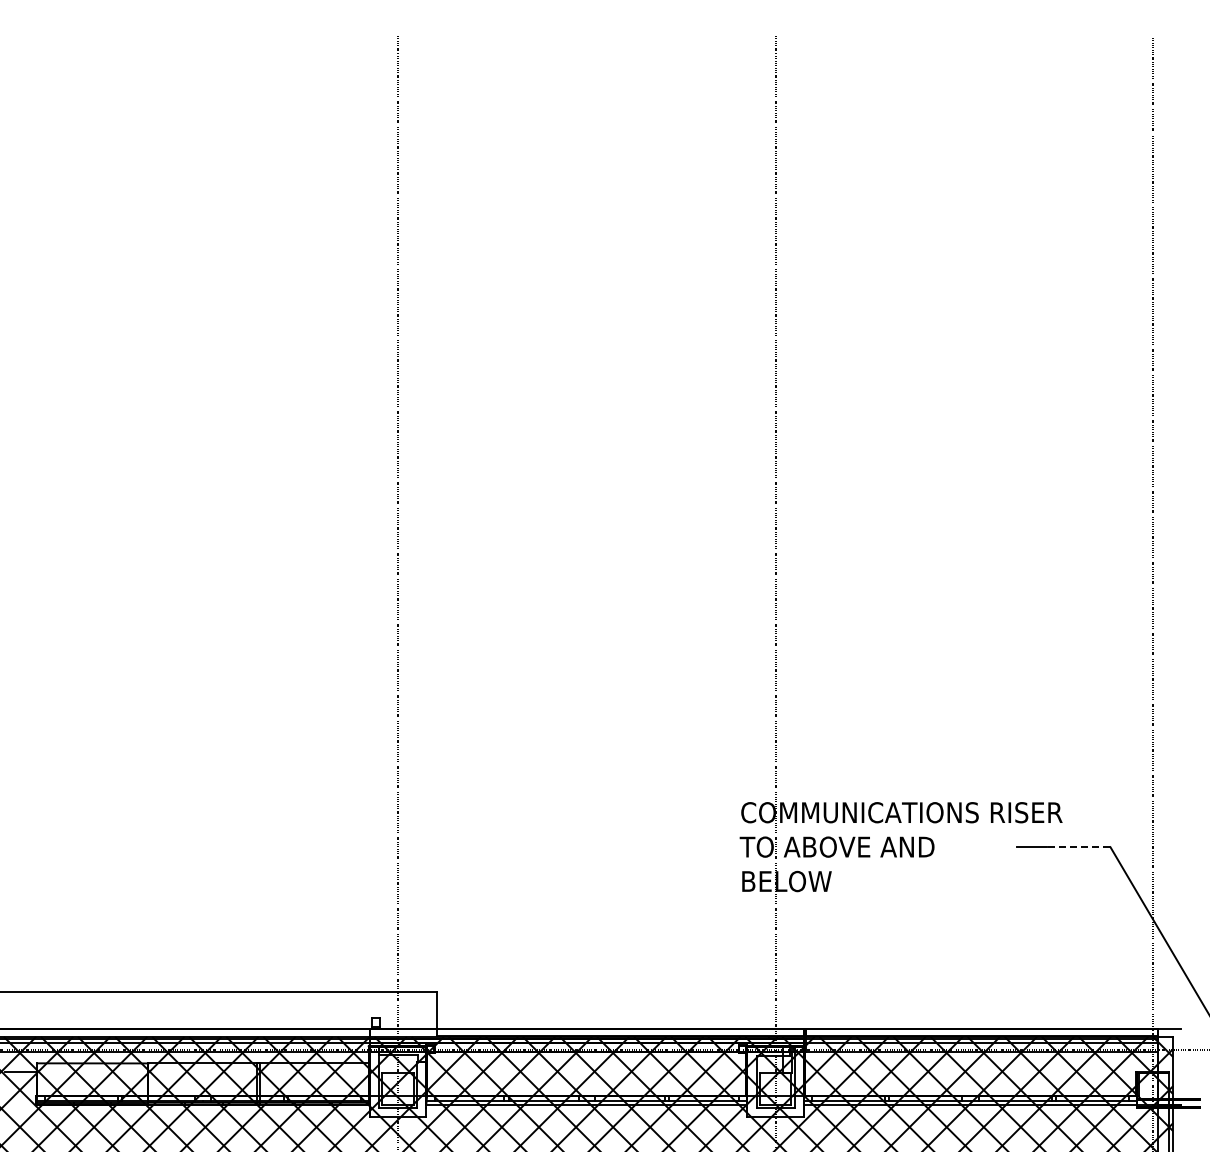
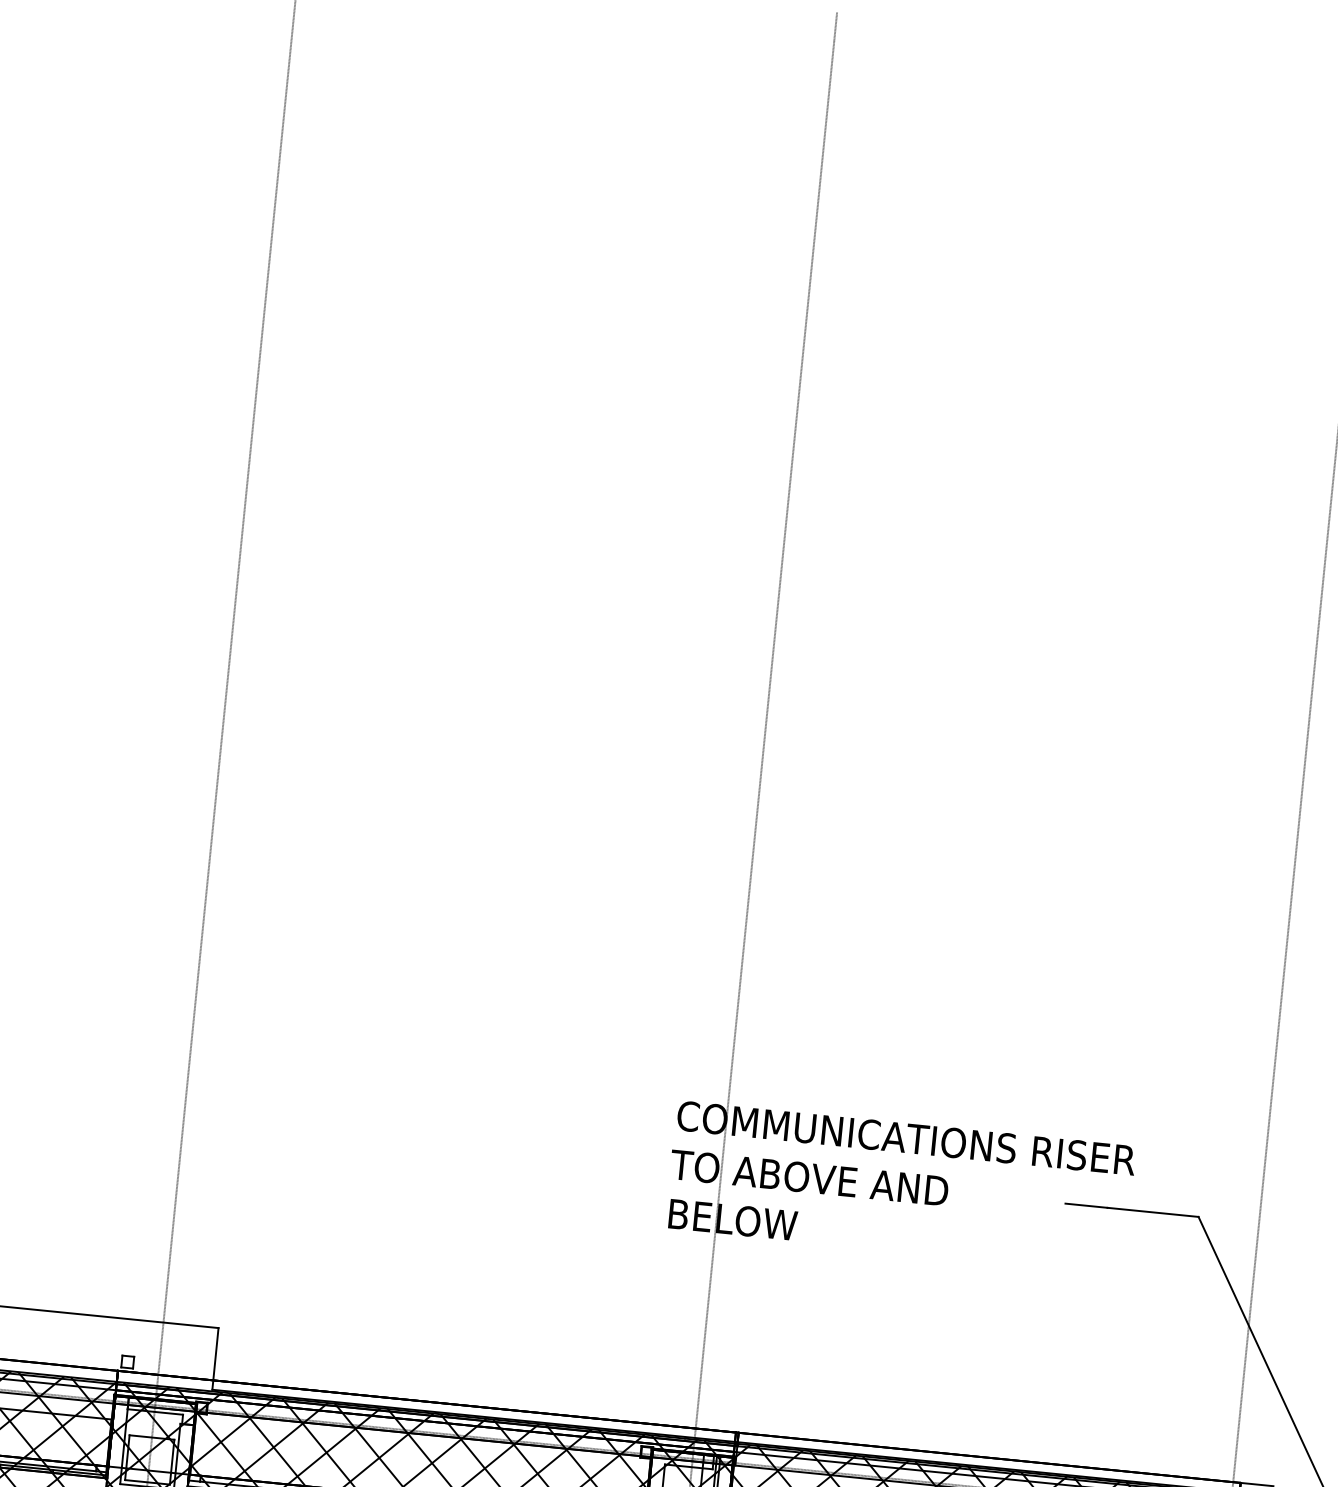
line: (1078, 847) -> (1153, 1212), dashed -> solid

